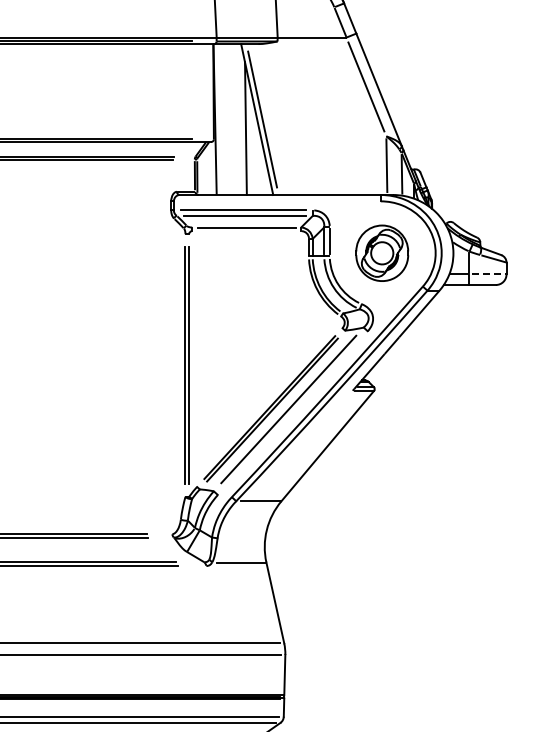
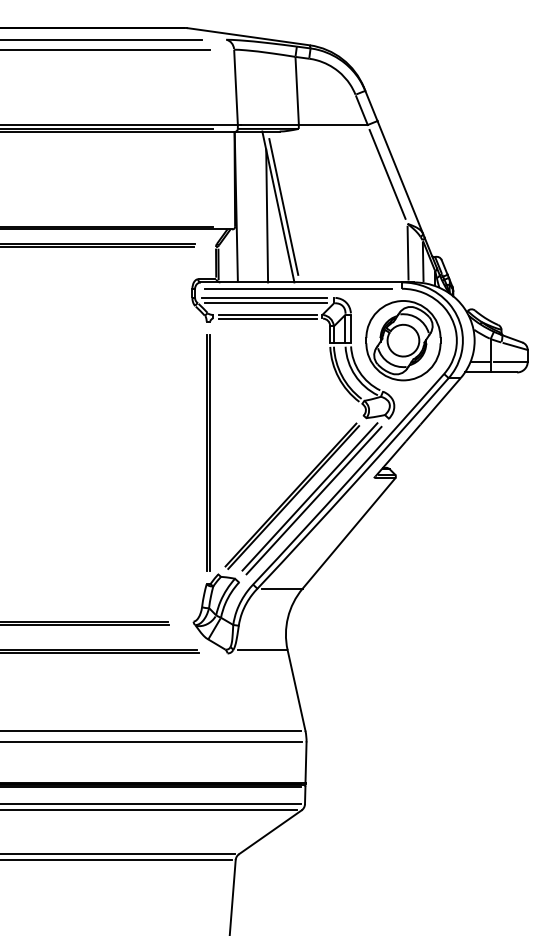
line: (277, 201) -> (298, 288), added
line: (246, 231) -> (267, 318), added
part: (382, 253) -> (403, 340), size x1.43
line: (490, 274) -> (511, 361), dashed -> solid
line: (292, 413) -> (313, 500), added

